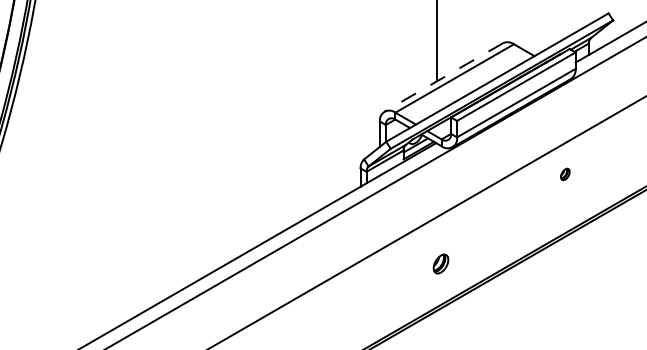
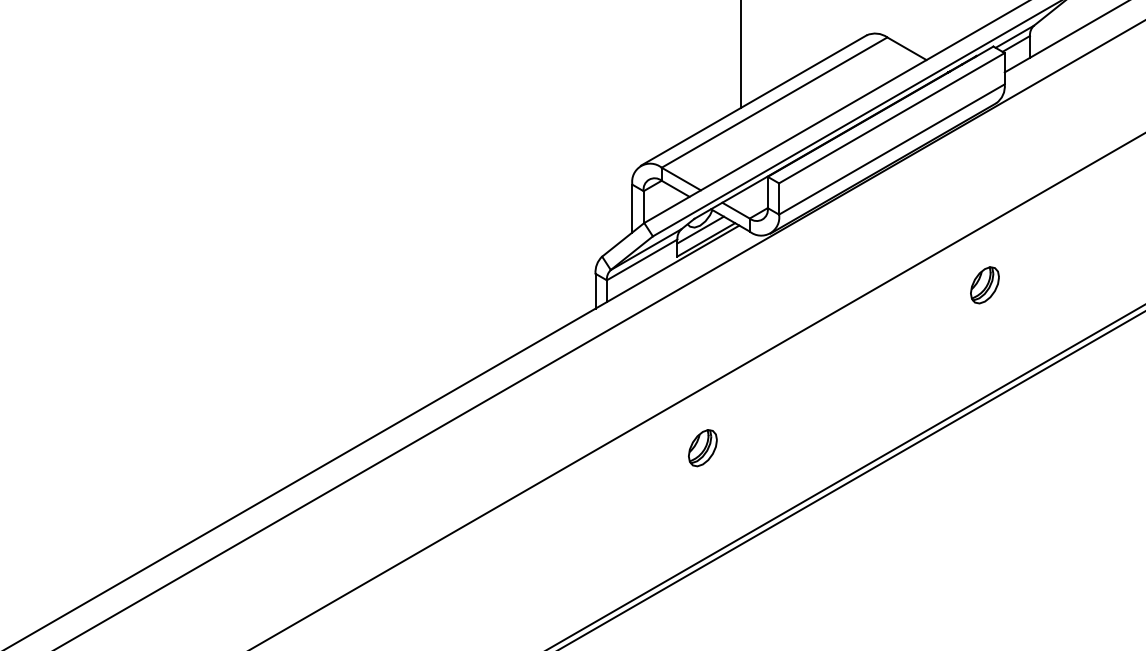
line: (443, 77) -> (753, 100), dashed -> solid
part: (565, 174) -> (985, 285), size x1.67
part: (440, 263) -> (701, 447), moved

